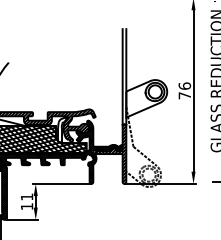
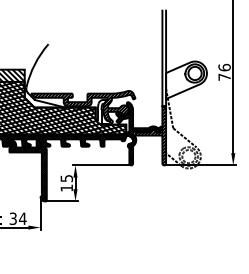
text: (26, 197) -> (66, 178), 11 -> 15

